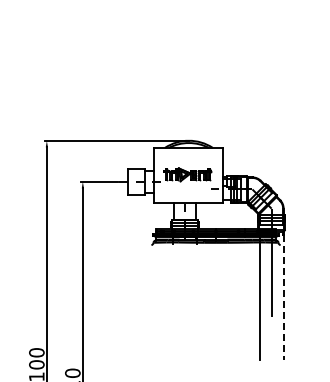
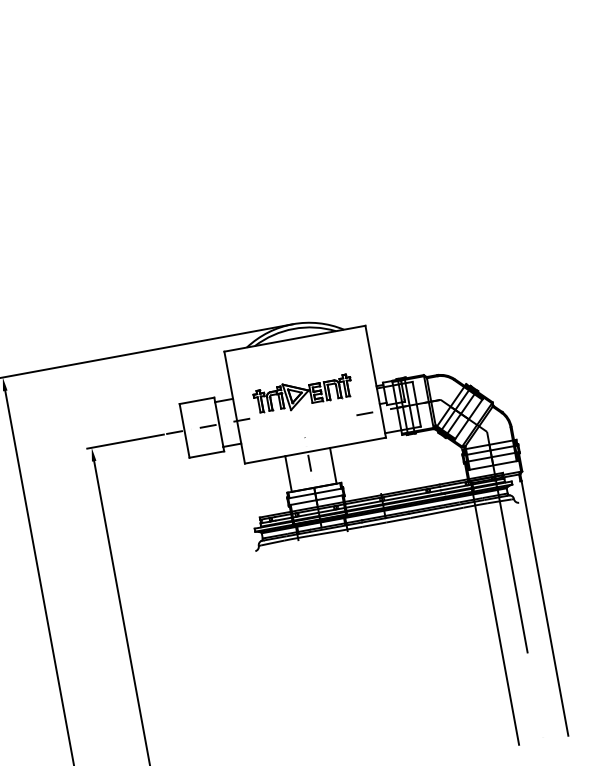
line: (283, 297) -> (544, 608), dashed -> solid

